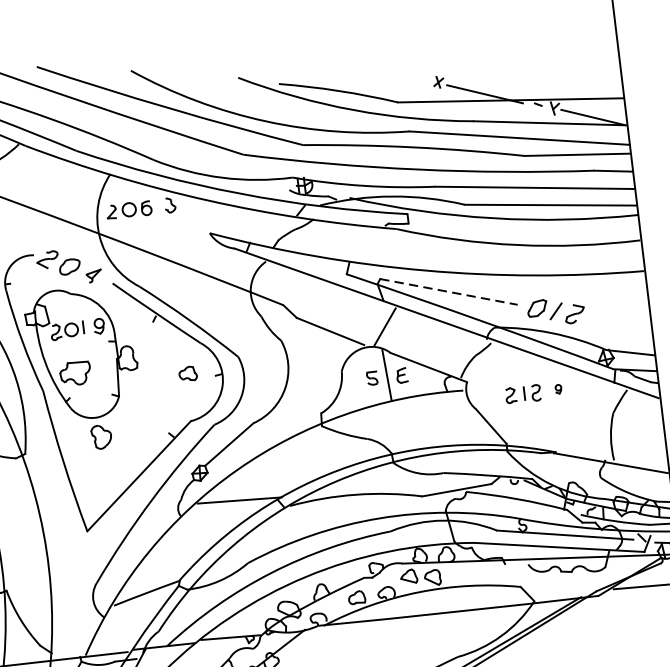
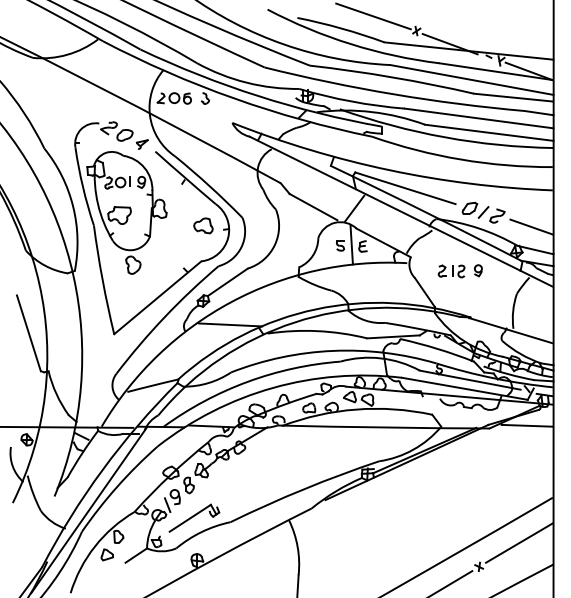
line: (379, 69) -> (373, 16), added
line: (449, 292) -> (405, 188), dashed -> solid
line: (621, 322) -> (531, 226), added
part: (187, 373) -> (203, 225), size x1.43
part: (558, 388) -> (478, 270), size x1.67

